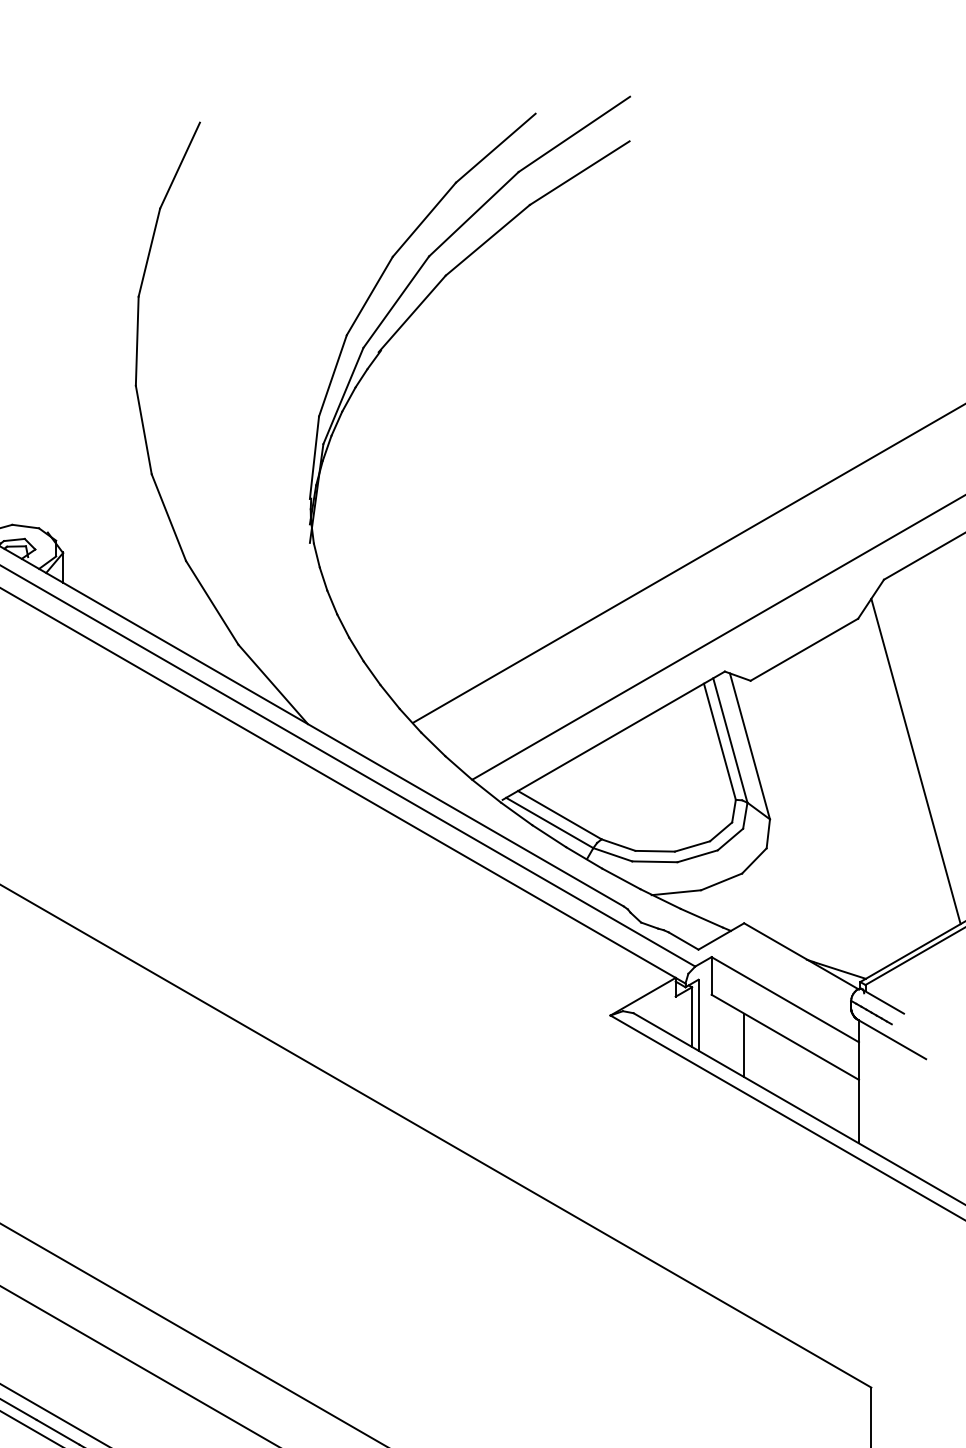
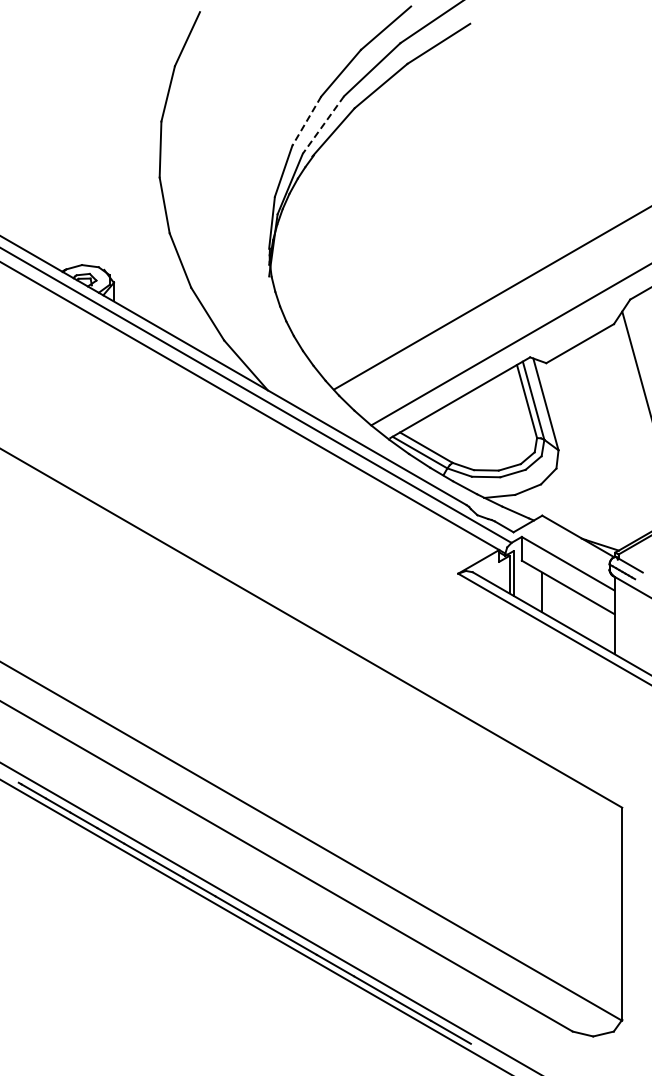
line: (369, 296) -> (306, 121), solid -> dashed
line: (396, 302) -> (323, 125), solid -> dashed

